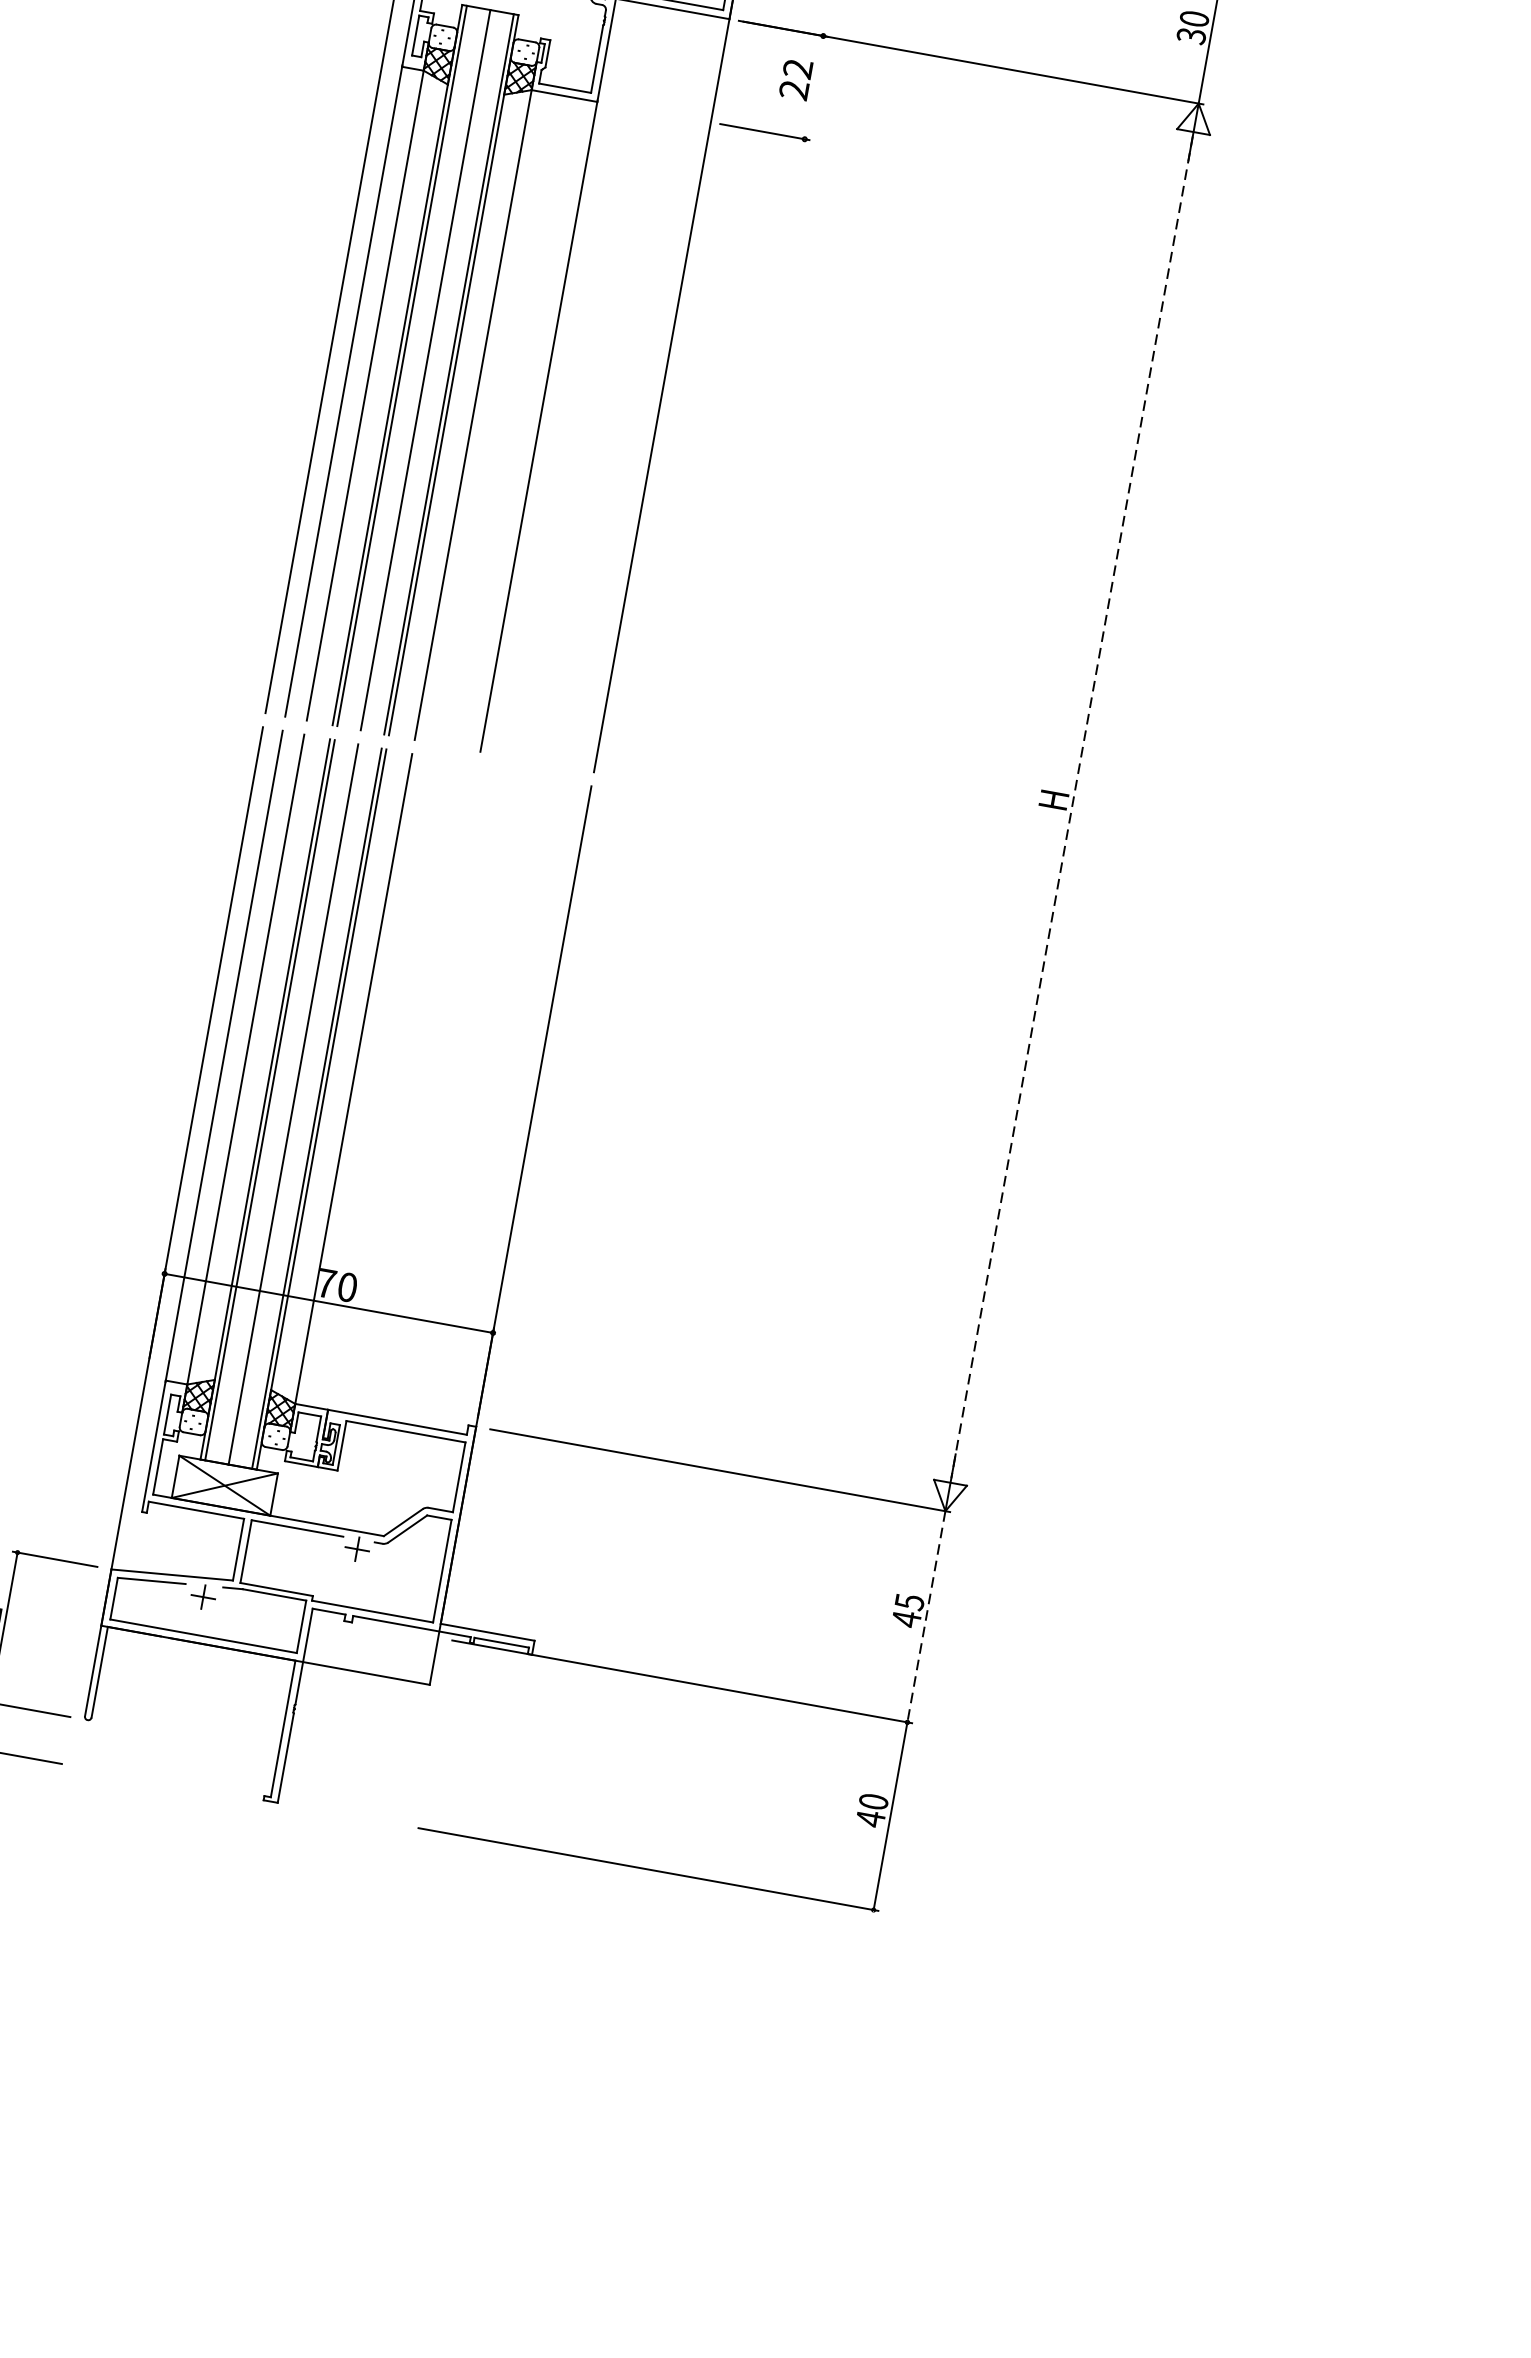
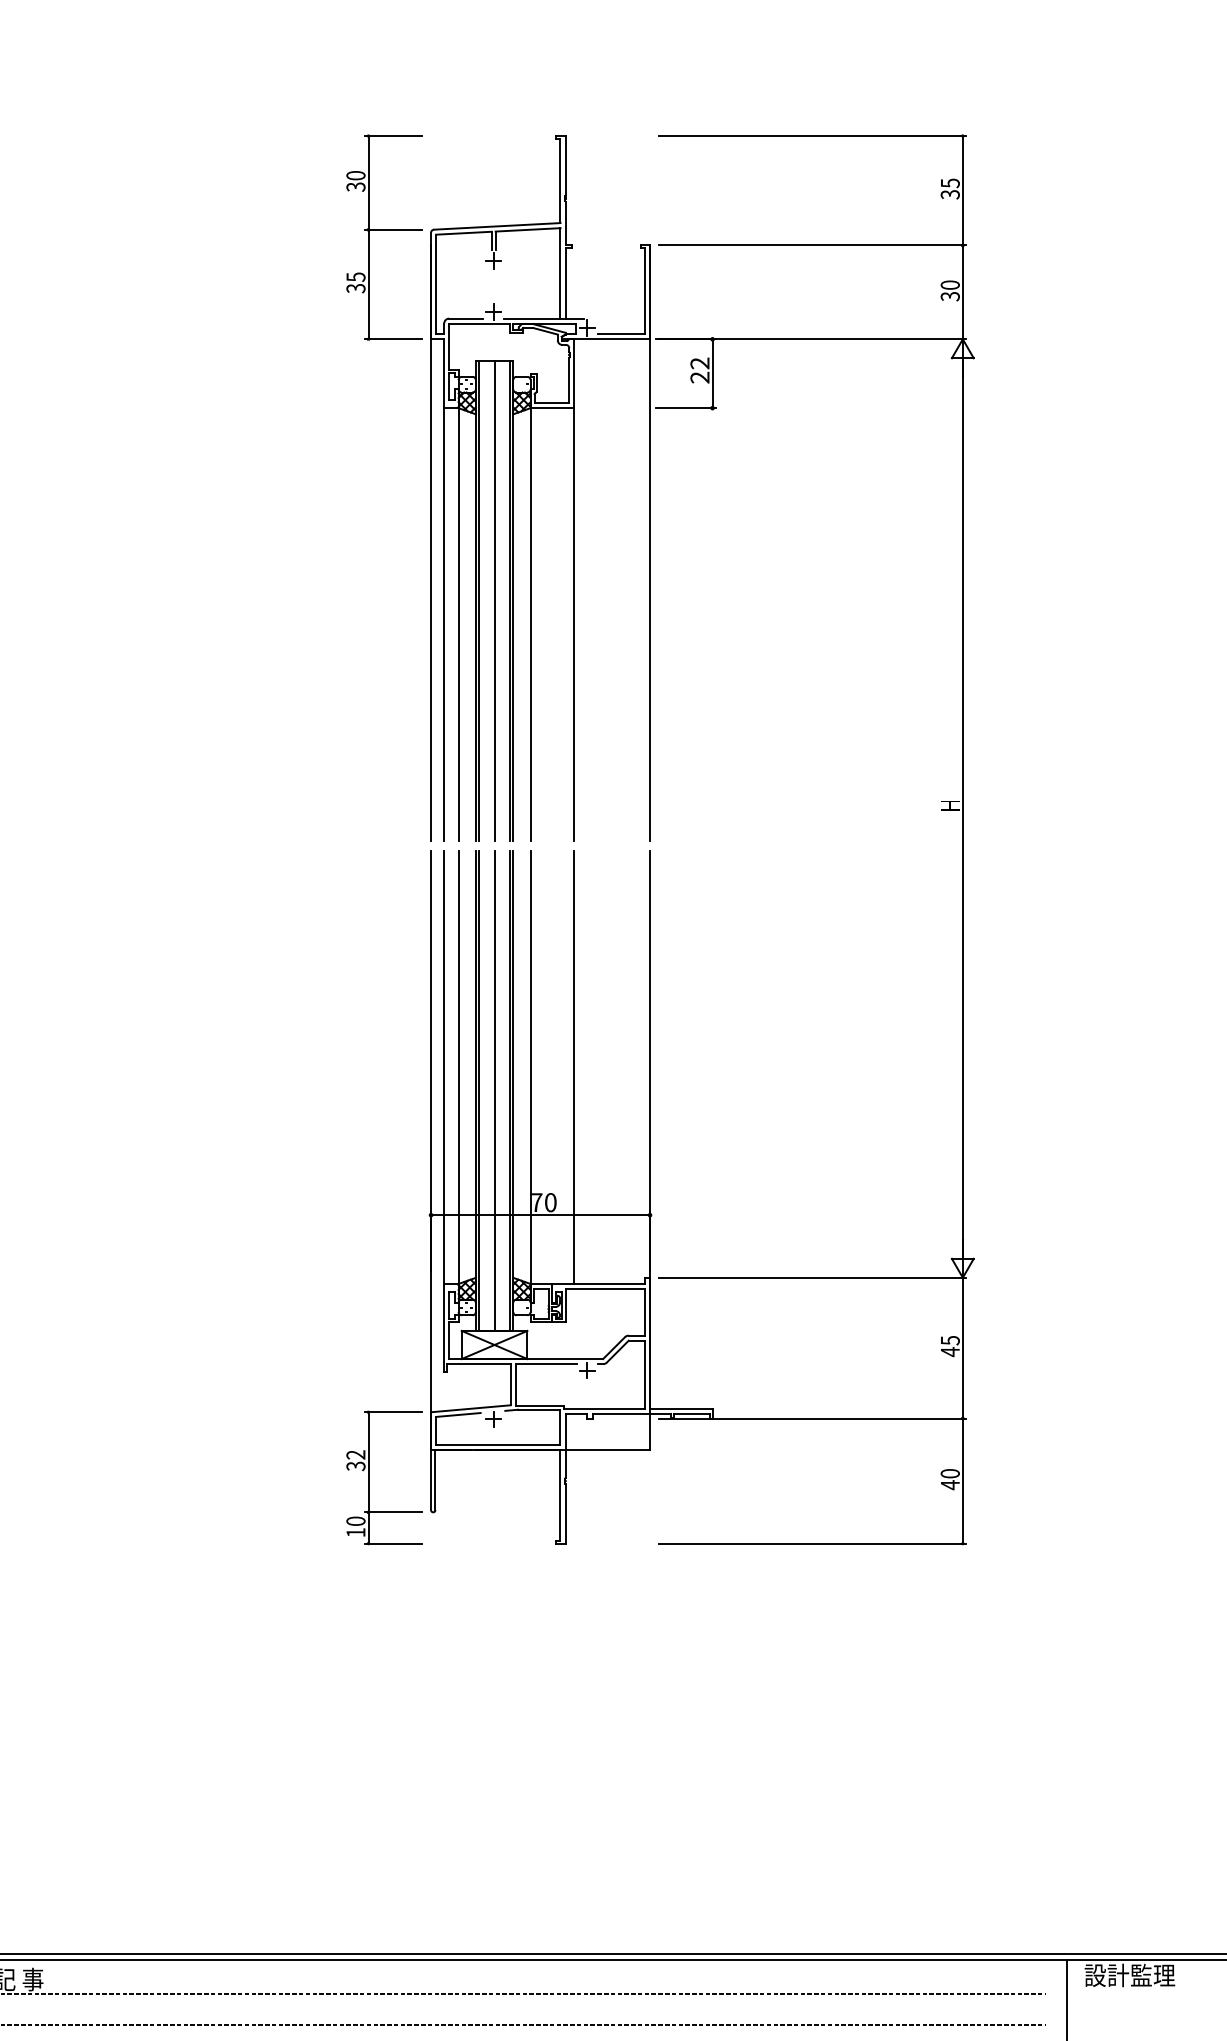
line: (813, 87) -> (712, 373), added
line: (1071, 808) -> (962, 809), dashed -> solid
line: (419, 1091) -> (574, 1067), added
line: (925, 1617) -> (962, 1348), dashed -> solid

